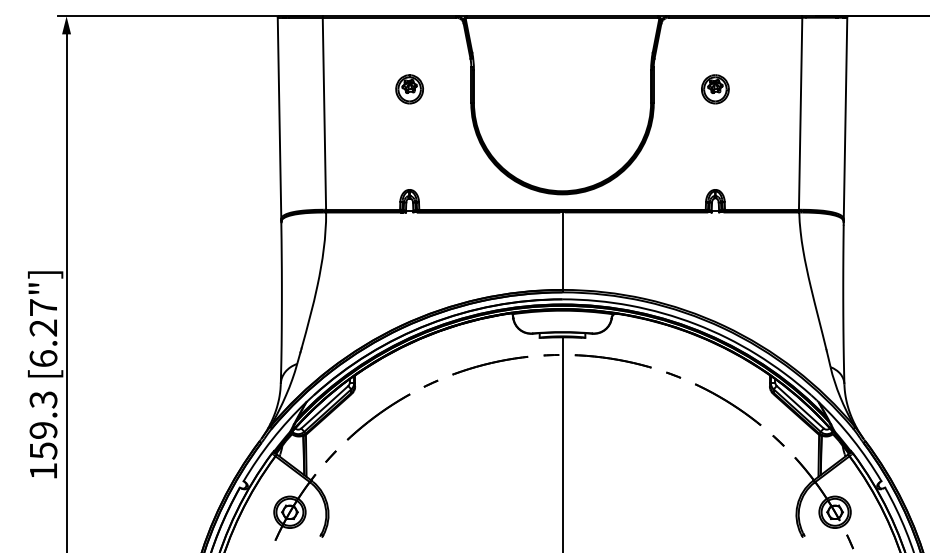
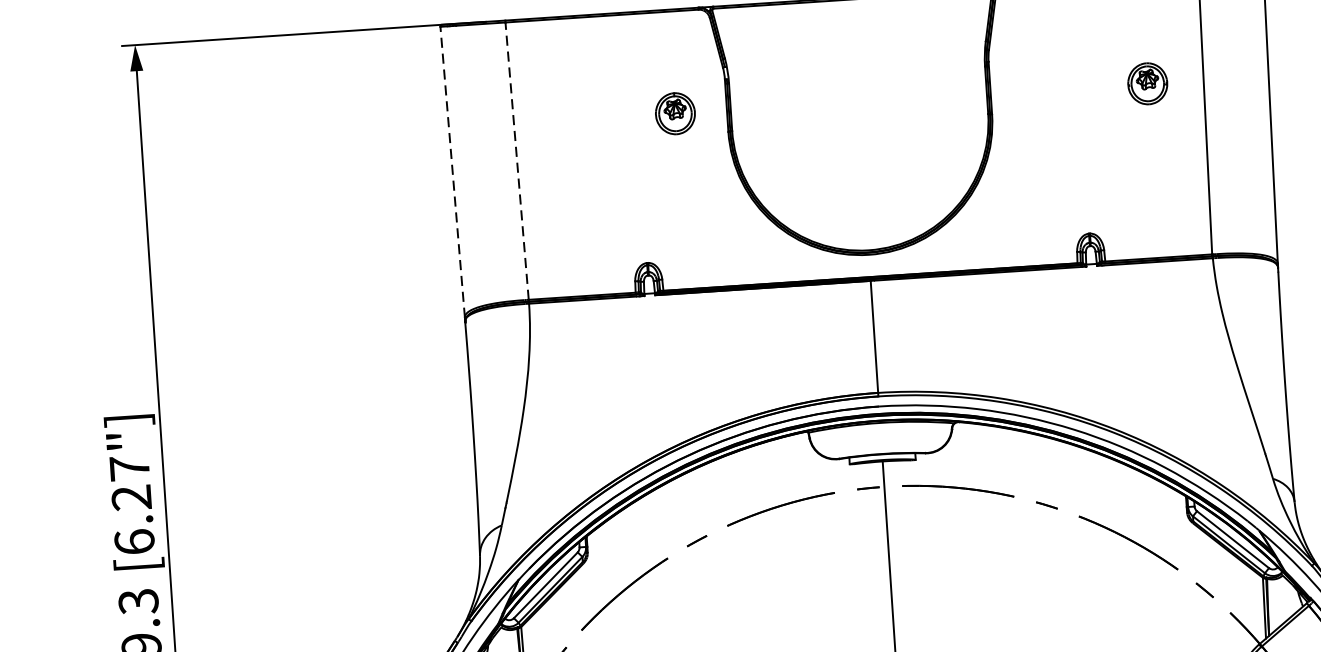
part: (409, 89) -> (675, 113), moved
part: (715, 89) -> (1147, 84), moved
line: (324, 113) -> (517, 160), solid -> dashed
line: (279, 118) -> (452, 172), solid -> dashed

